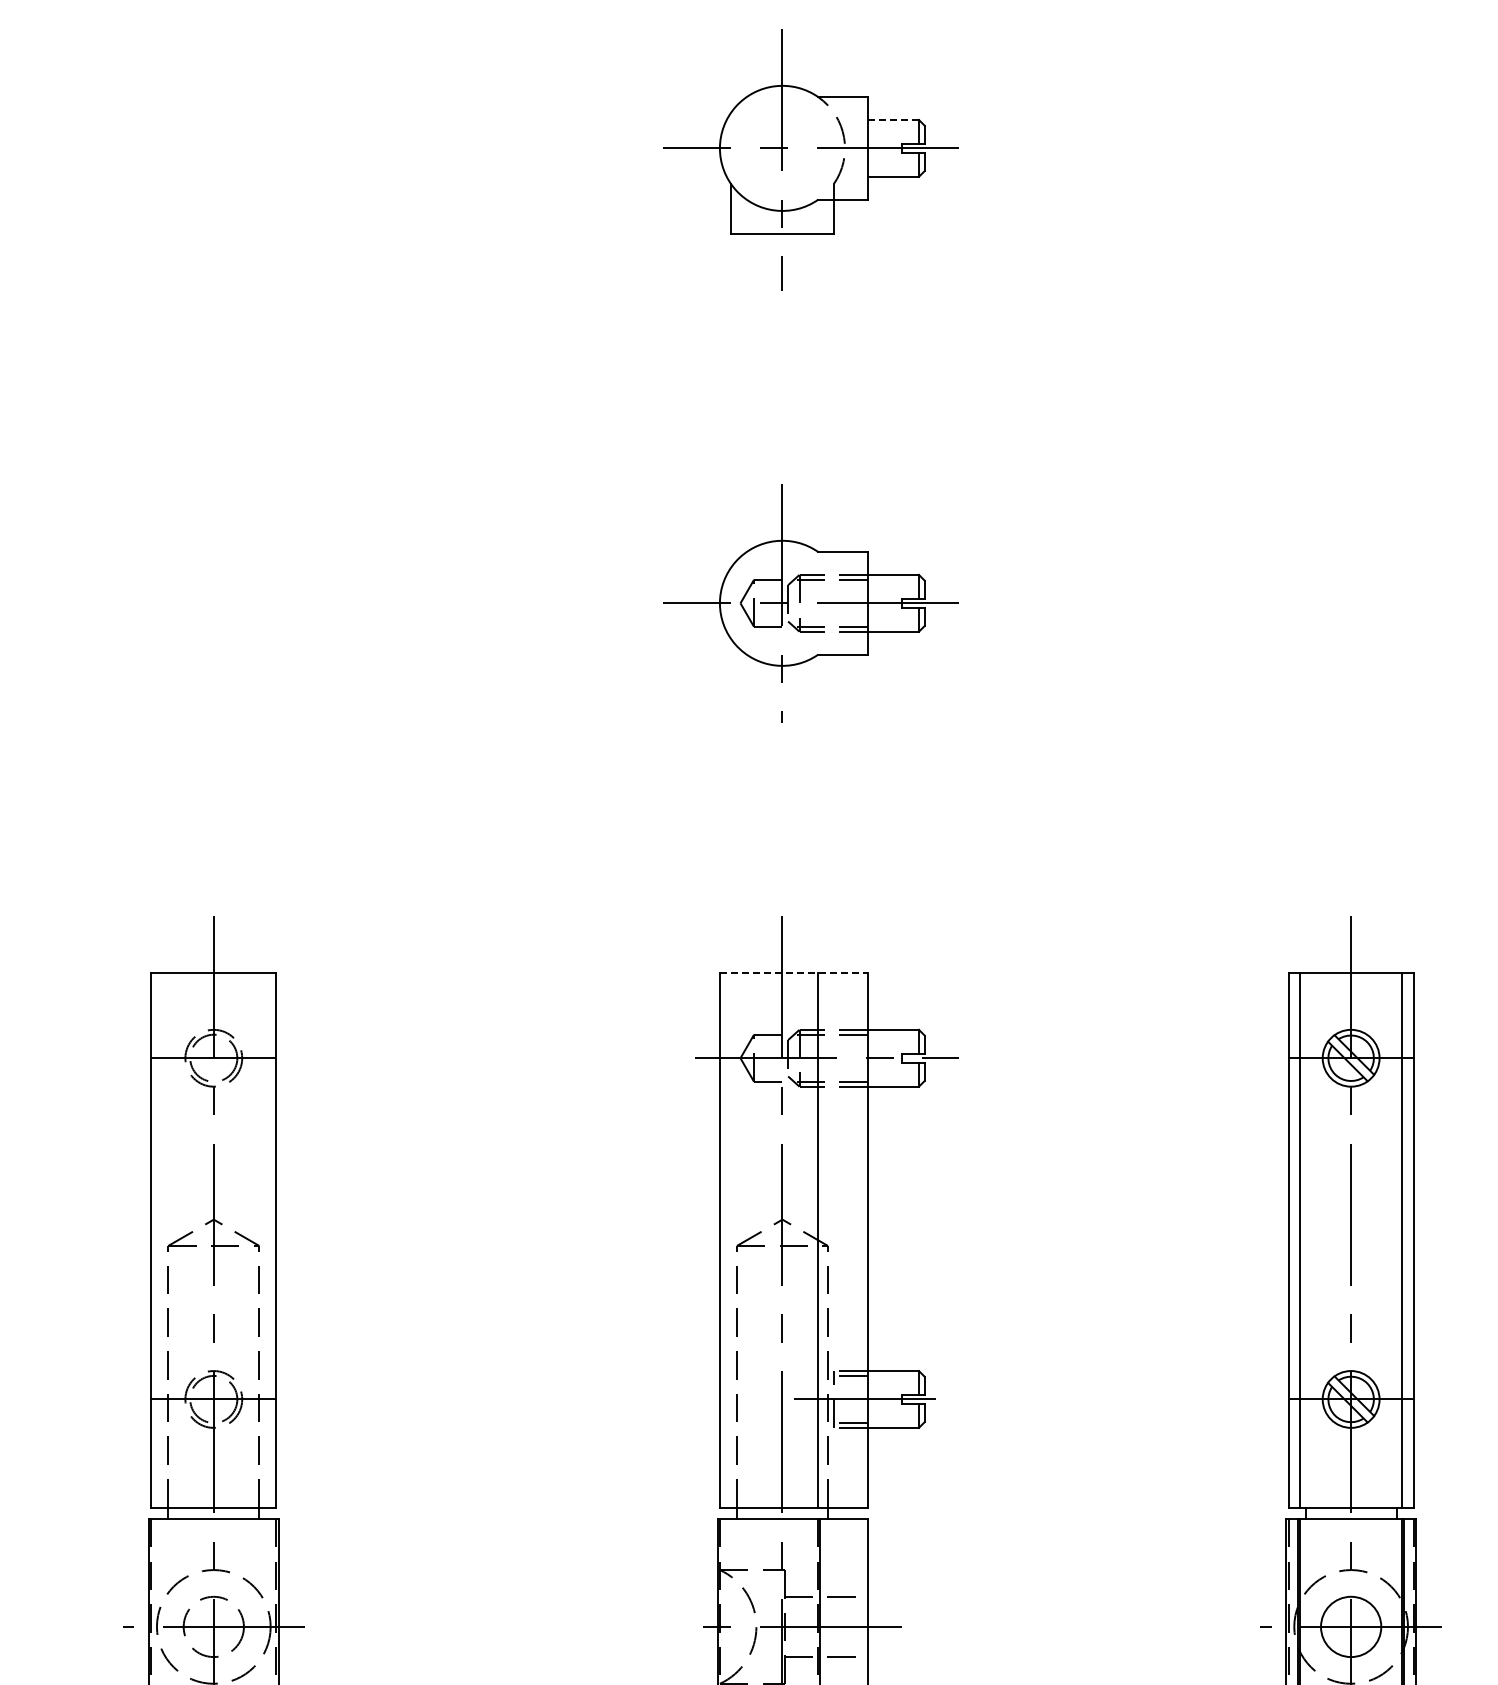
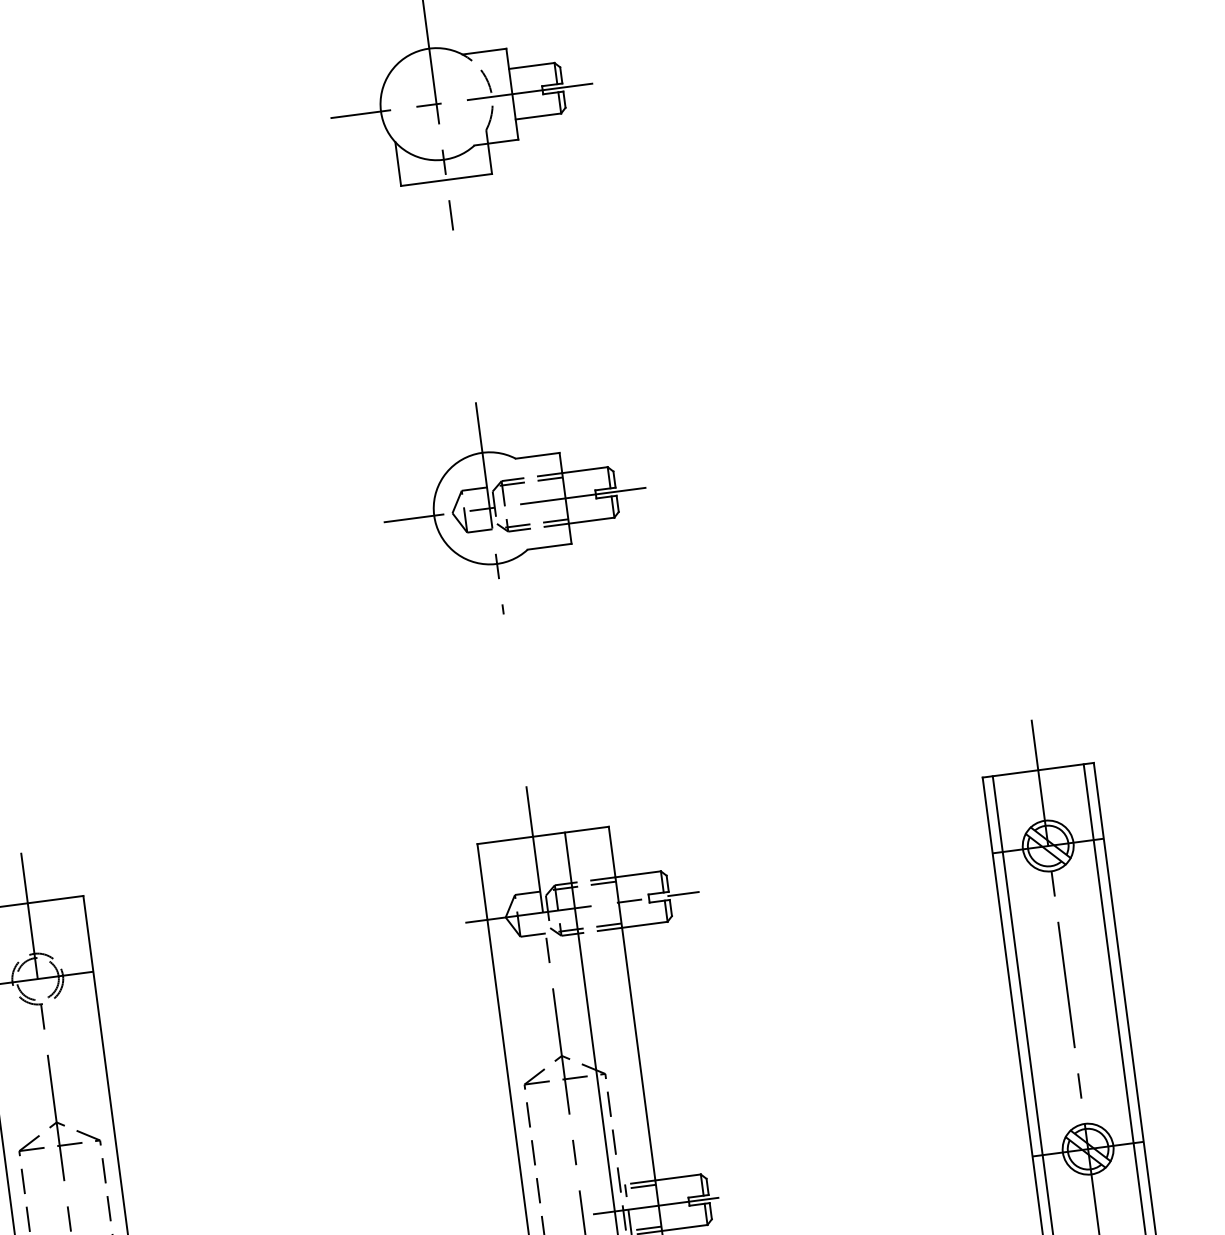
line: (893, 119) -> (531, 65), dashed -> solid
line: (793, 972) -> (542, 835), dashed -> solid

